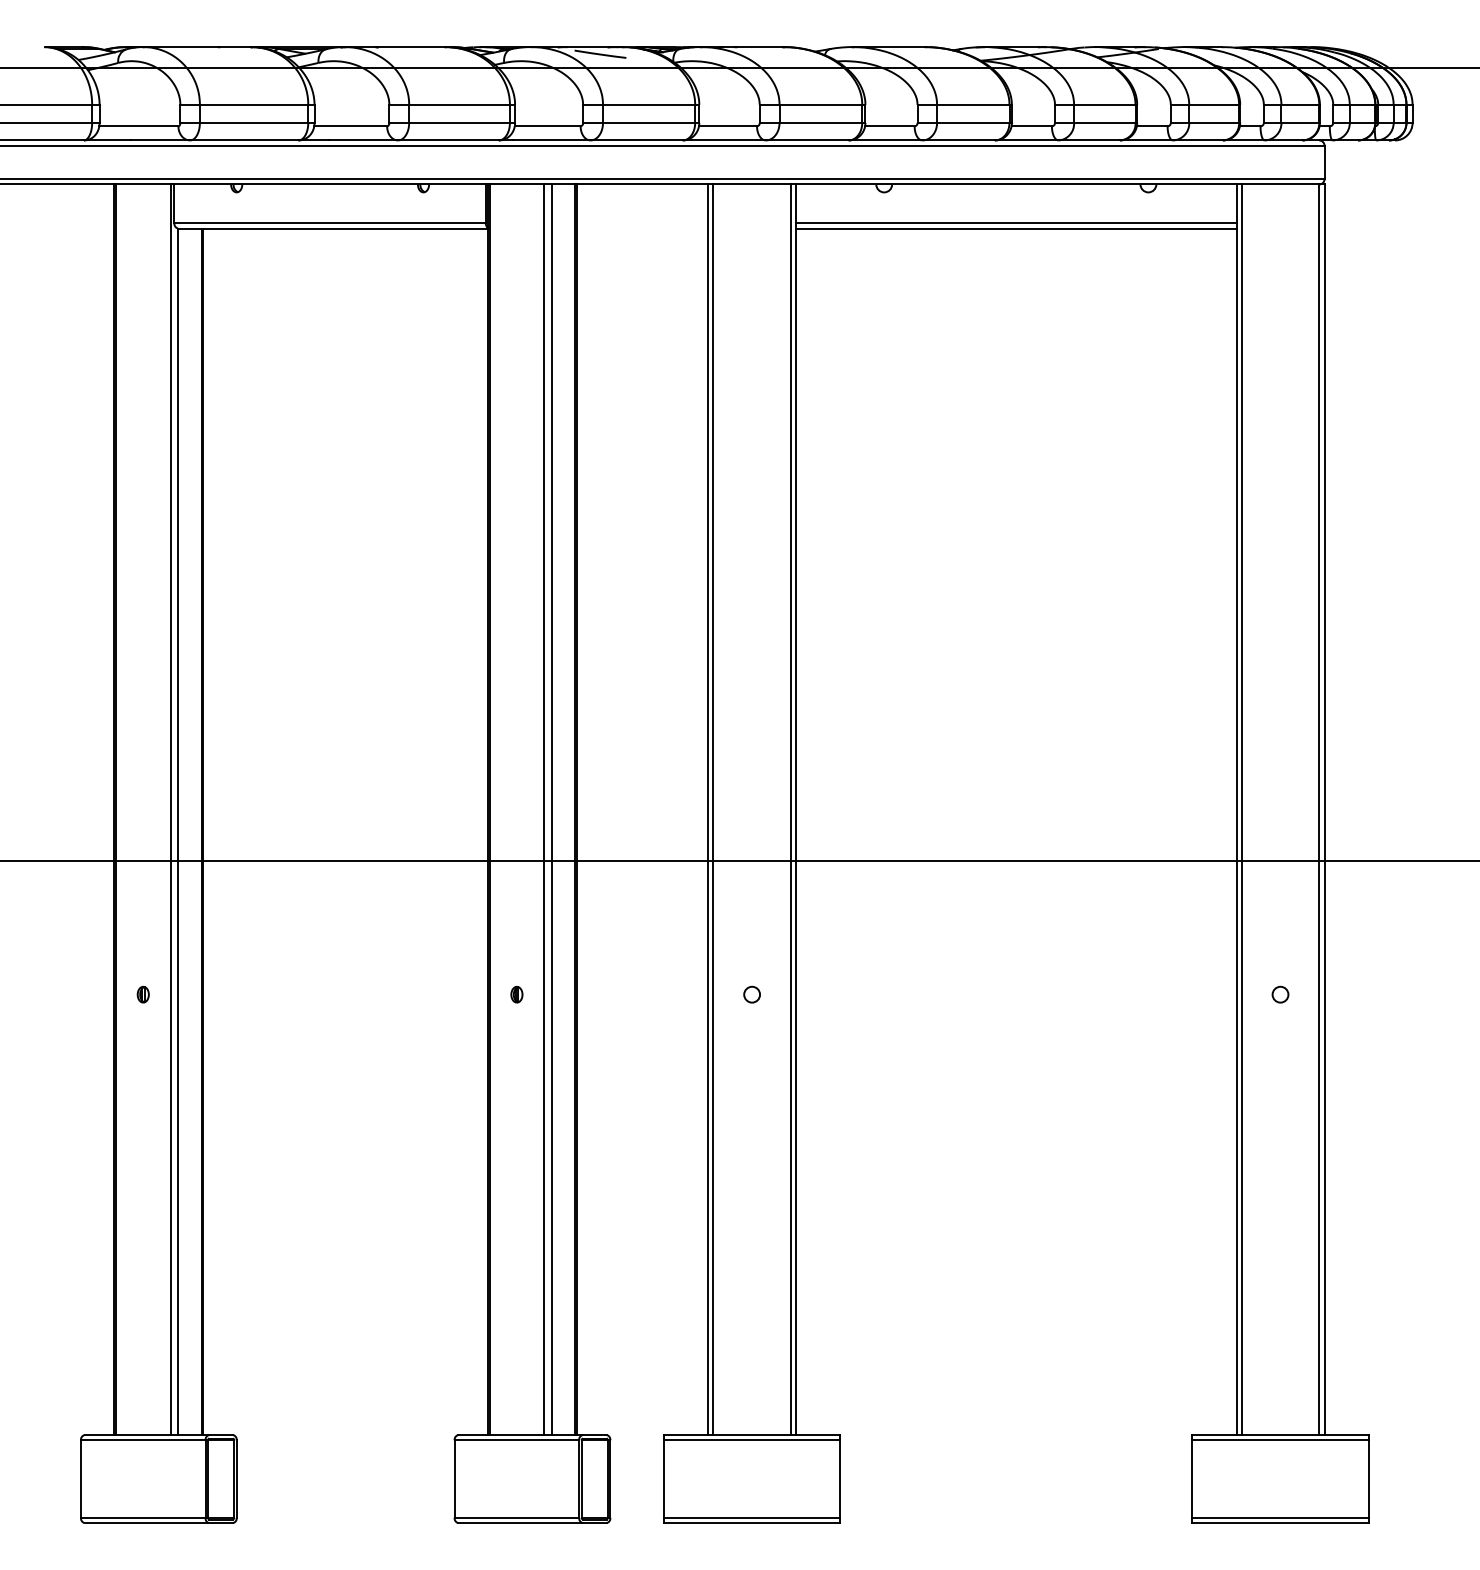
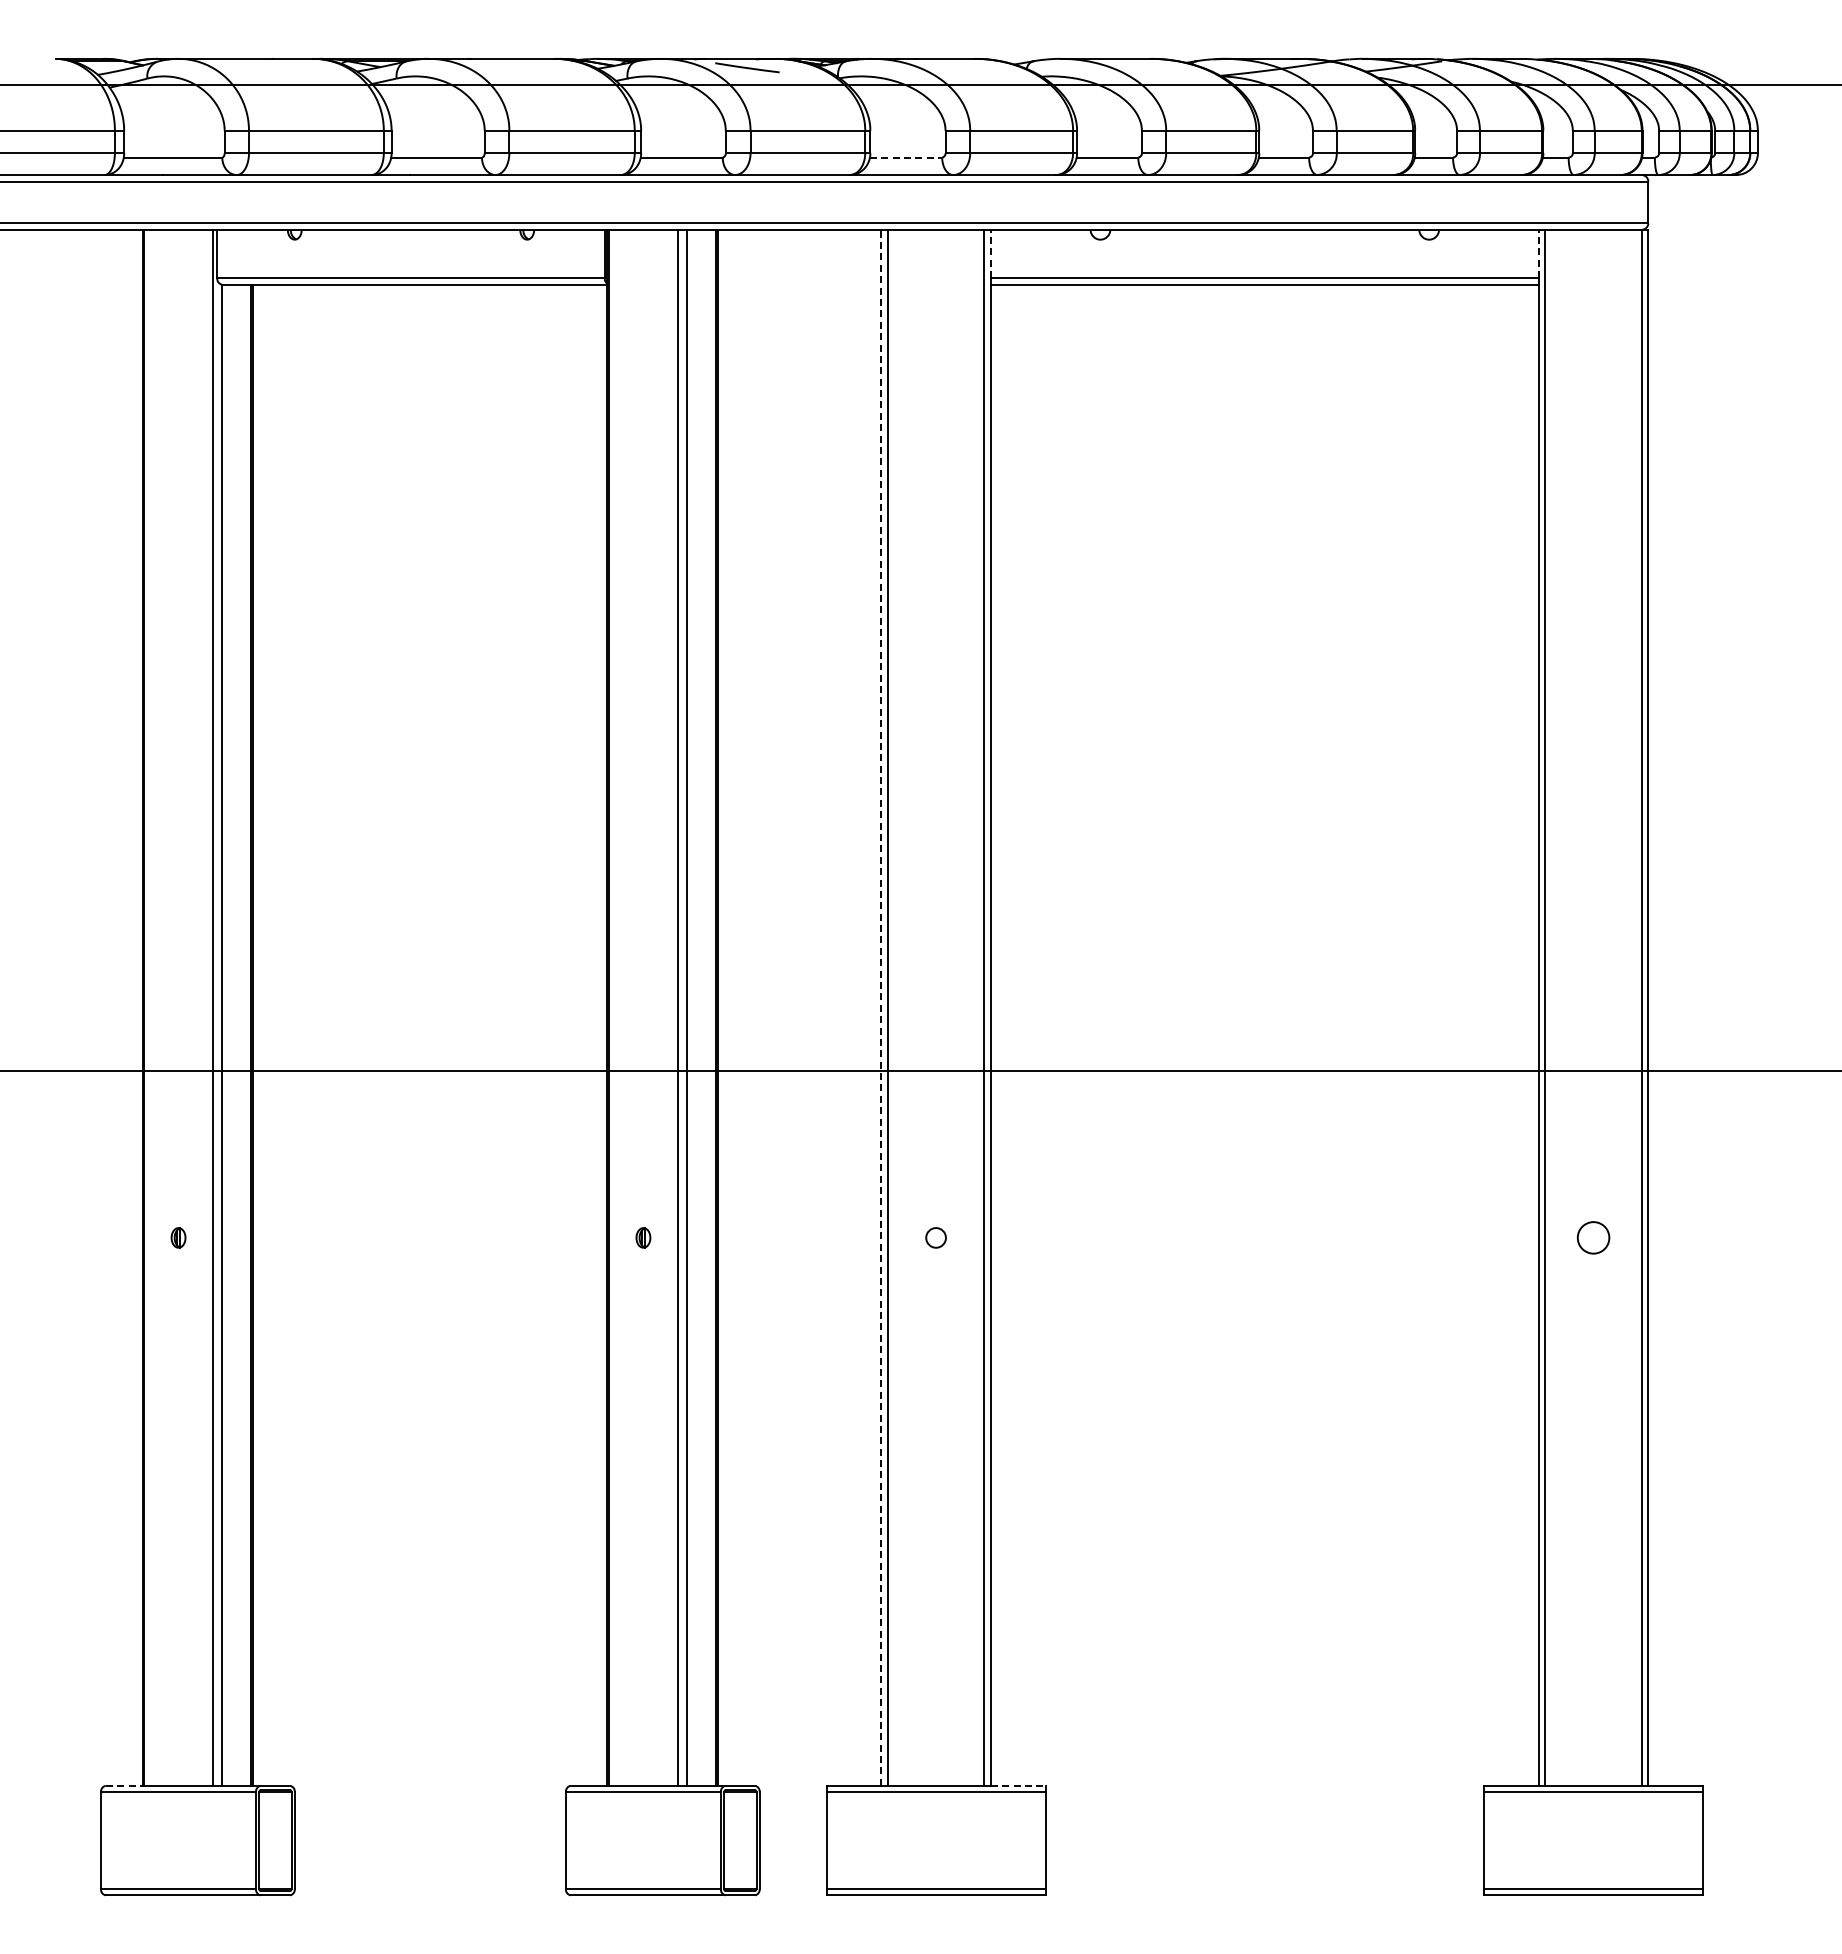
line: (728, 126) -> (906, 157), solid -> dashed
line: (795, 203) -> (990, 253), solid -> dashed
line: (1236, 203) -> (1538, 253), solid -> dashed
line: (708, 809) -> (881, 1007), solid -> dashed
circle: (1280, 994) -> (1593, 1237), size x1.6
line: (99, 1434) -> (124, 1785), solid -> dashed
line: (818, 1434) -> (1018, 1785), solid -> dashed

